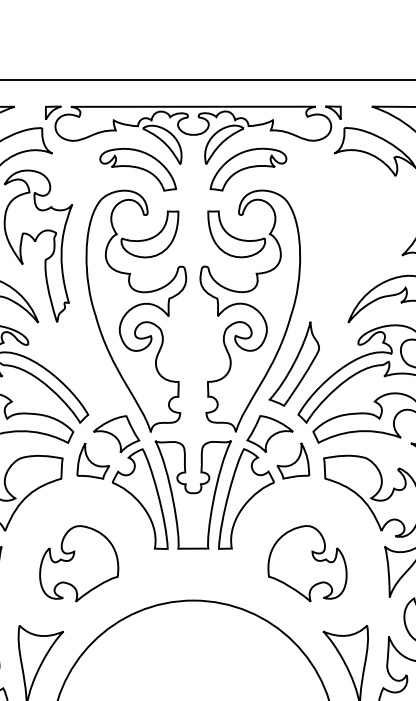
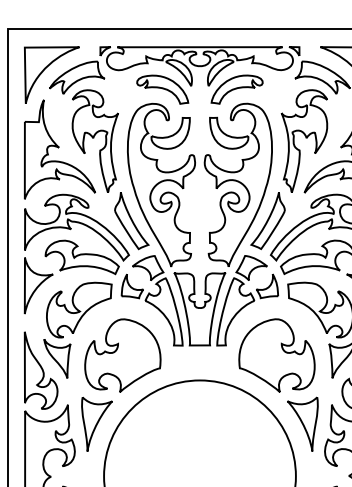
part: (348, 244) -> (304, 140), added
part: (91, 365) -> (131, 221), added
part: (78, 563) -> (122, 355), size x1.43
part: (306, 563) -> (276, 355), size x1.43

